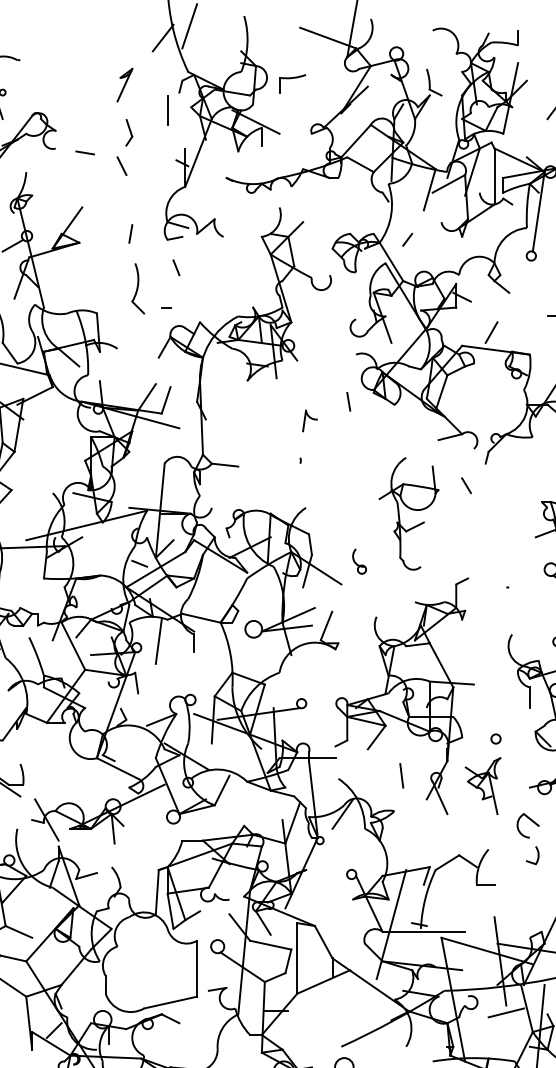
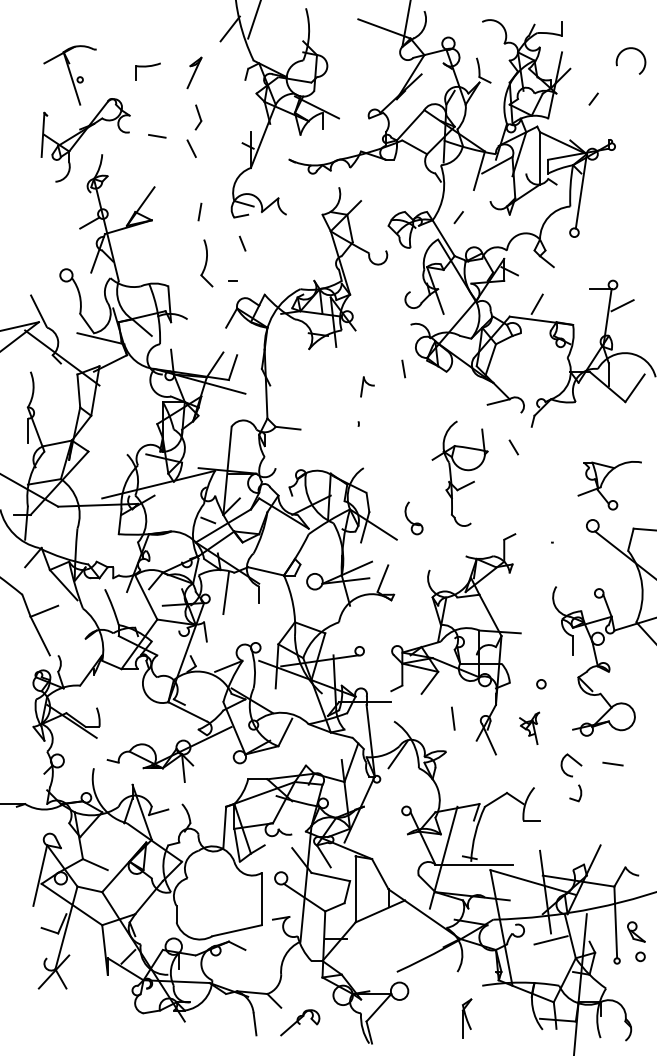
part: (291, 83) -> (147, 71), moved
line: (167, 110) -> (234, 96), removed
part: (359, 561) -> (413, 518), size x1.4
part: (483, 786) -> (529, 728), size x0.6
line: (46, 819) -> (121, 759), removed

